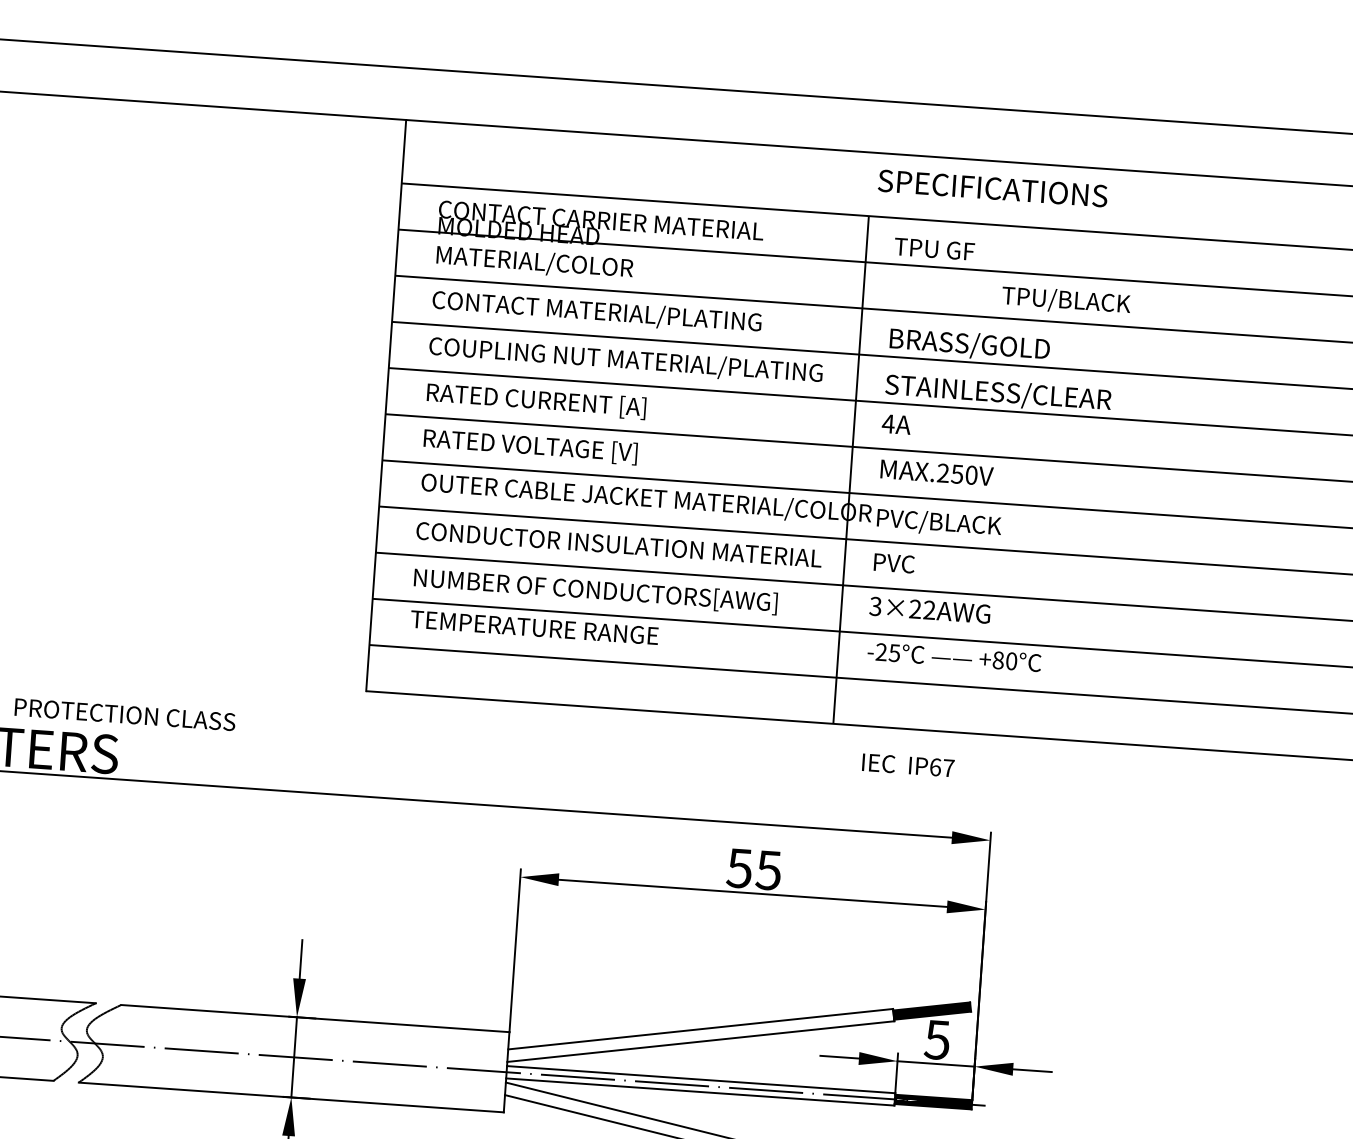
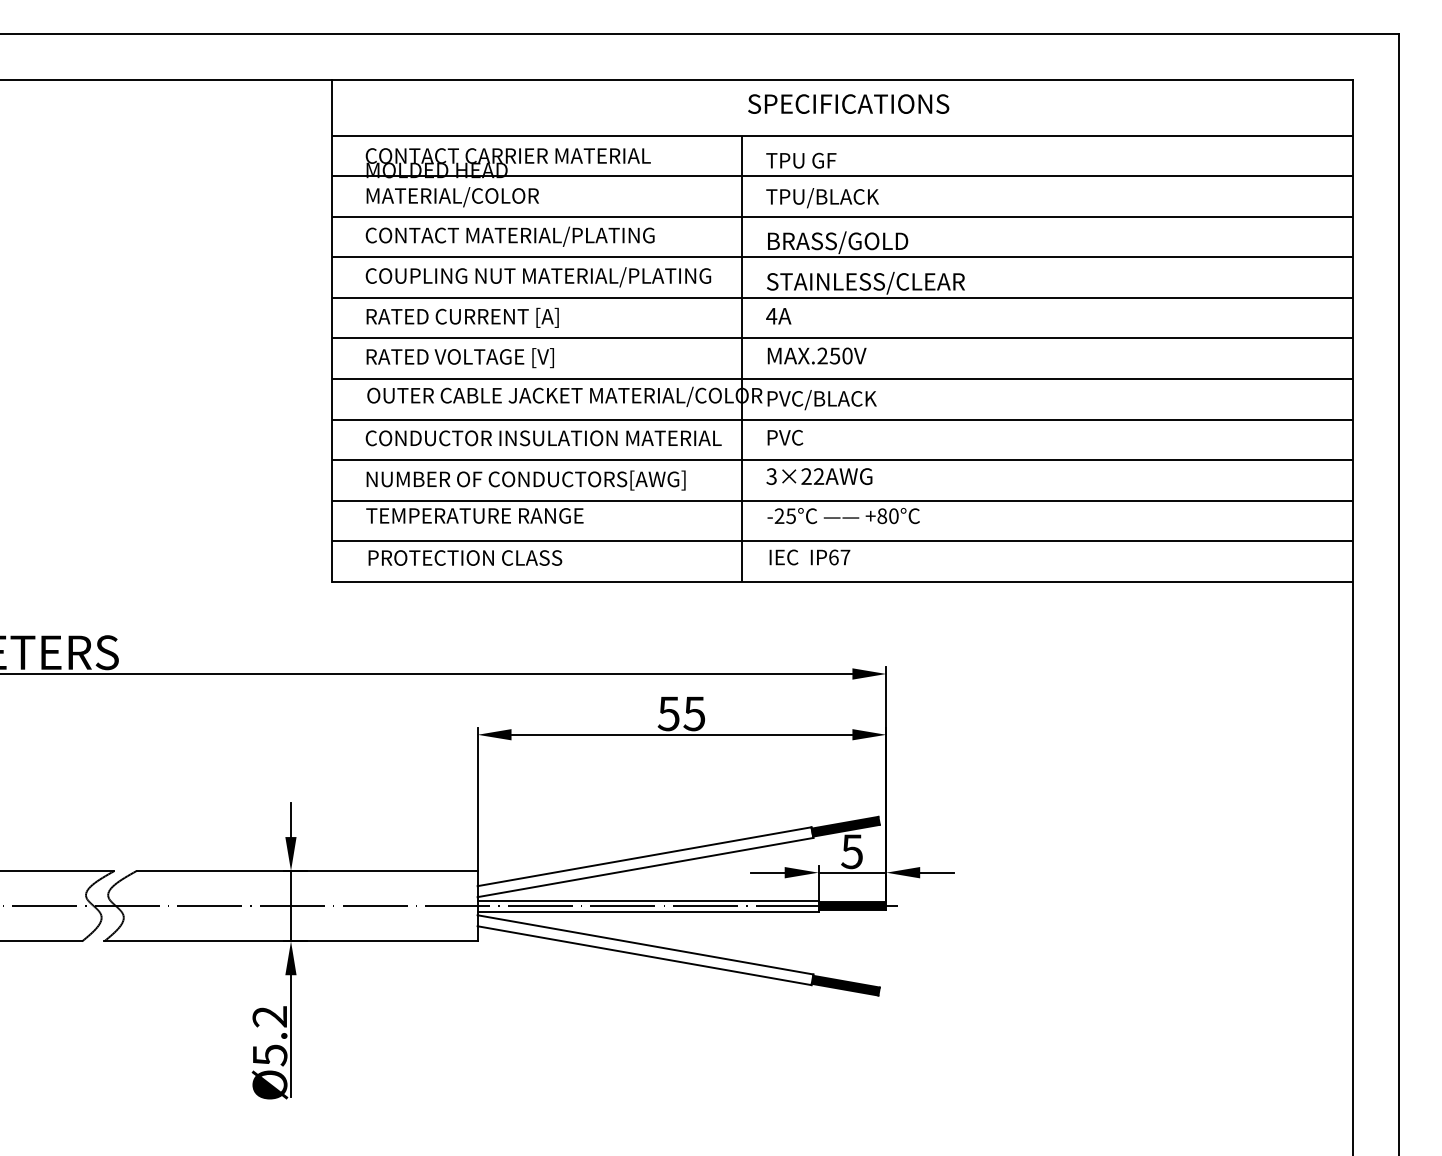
text: (1066, 301) -> (822, 198), moved
text: (125, 714) -> (465, 557), moved
text: (907, 765) -> (809, 557), moved

